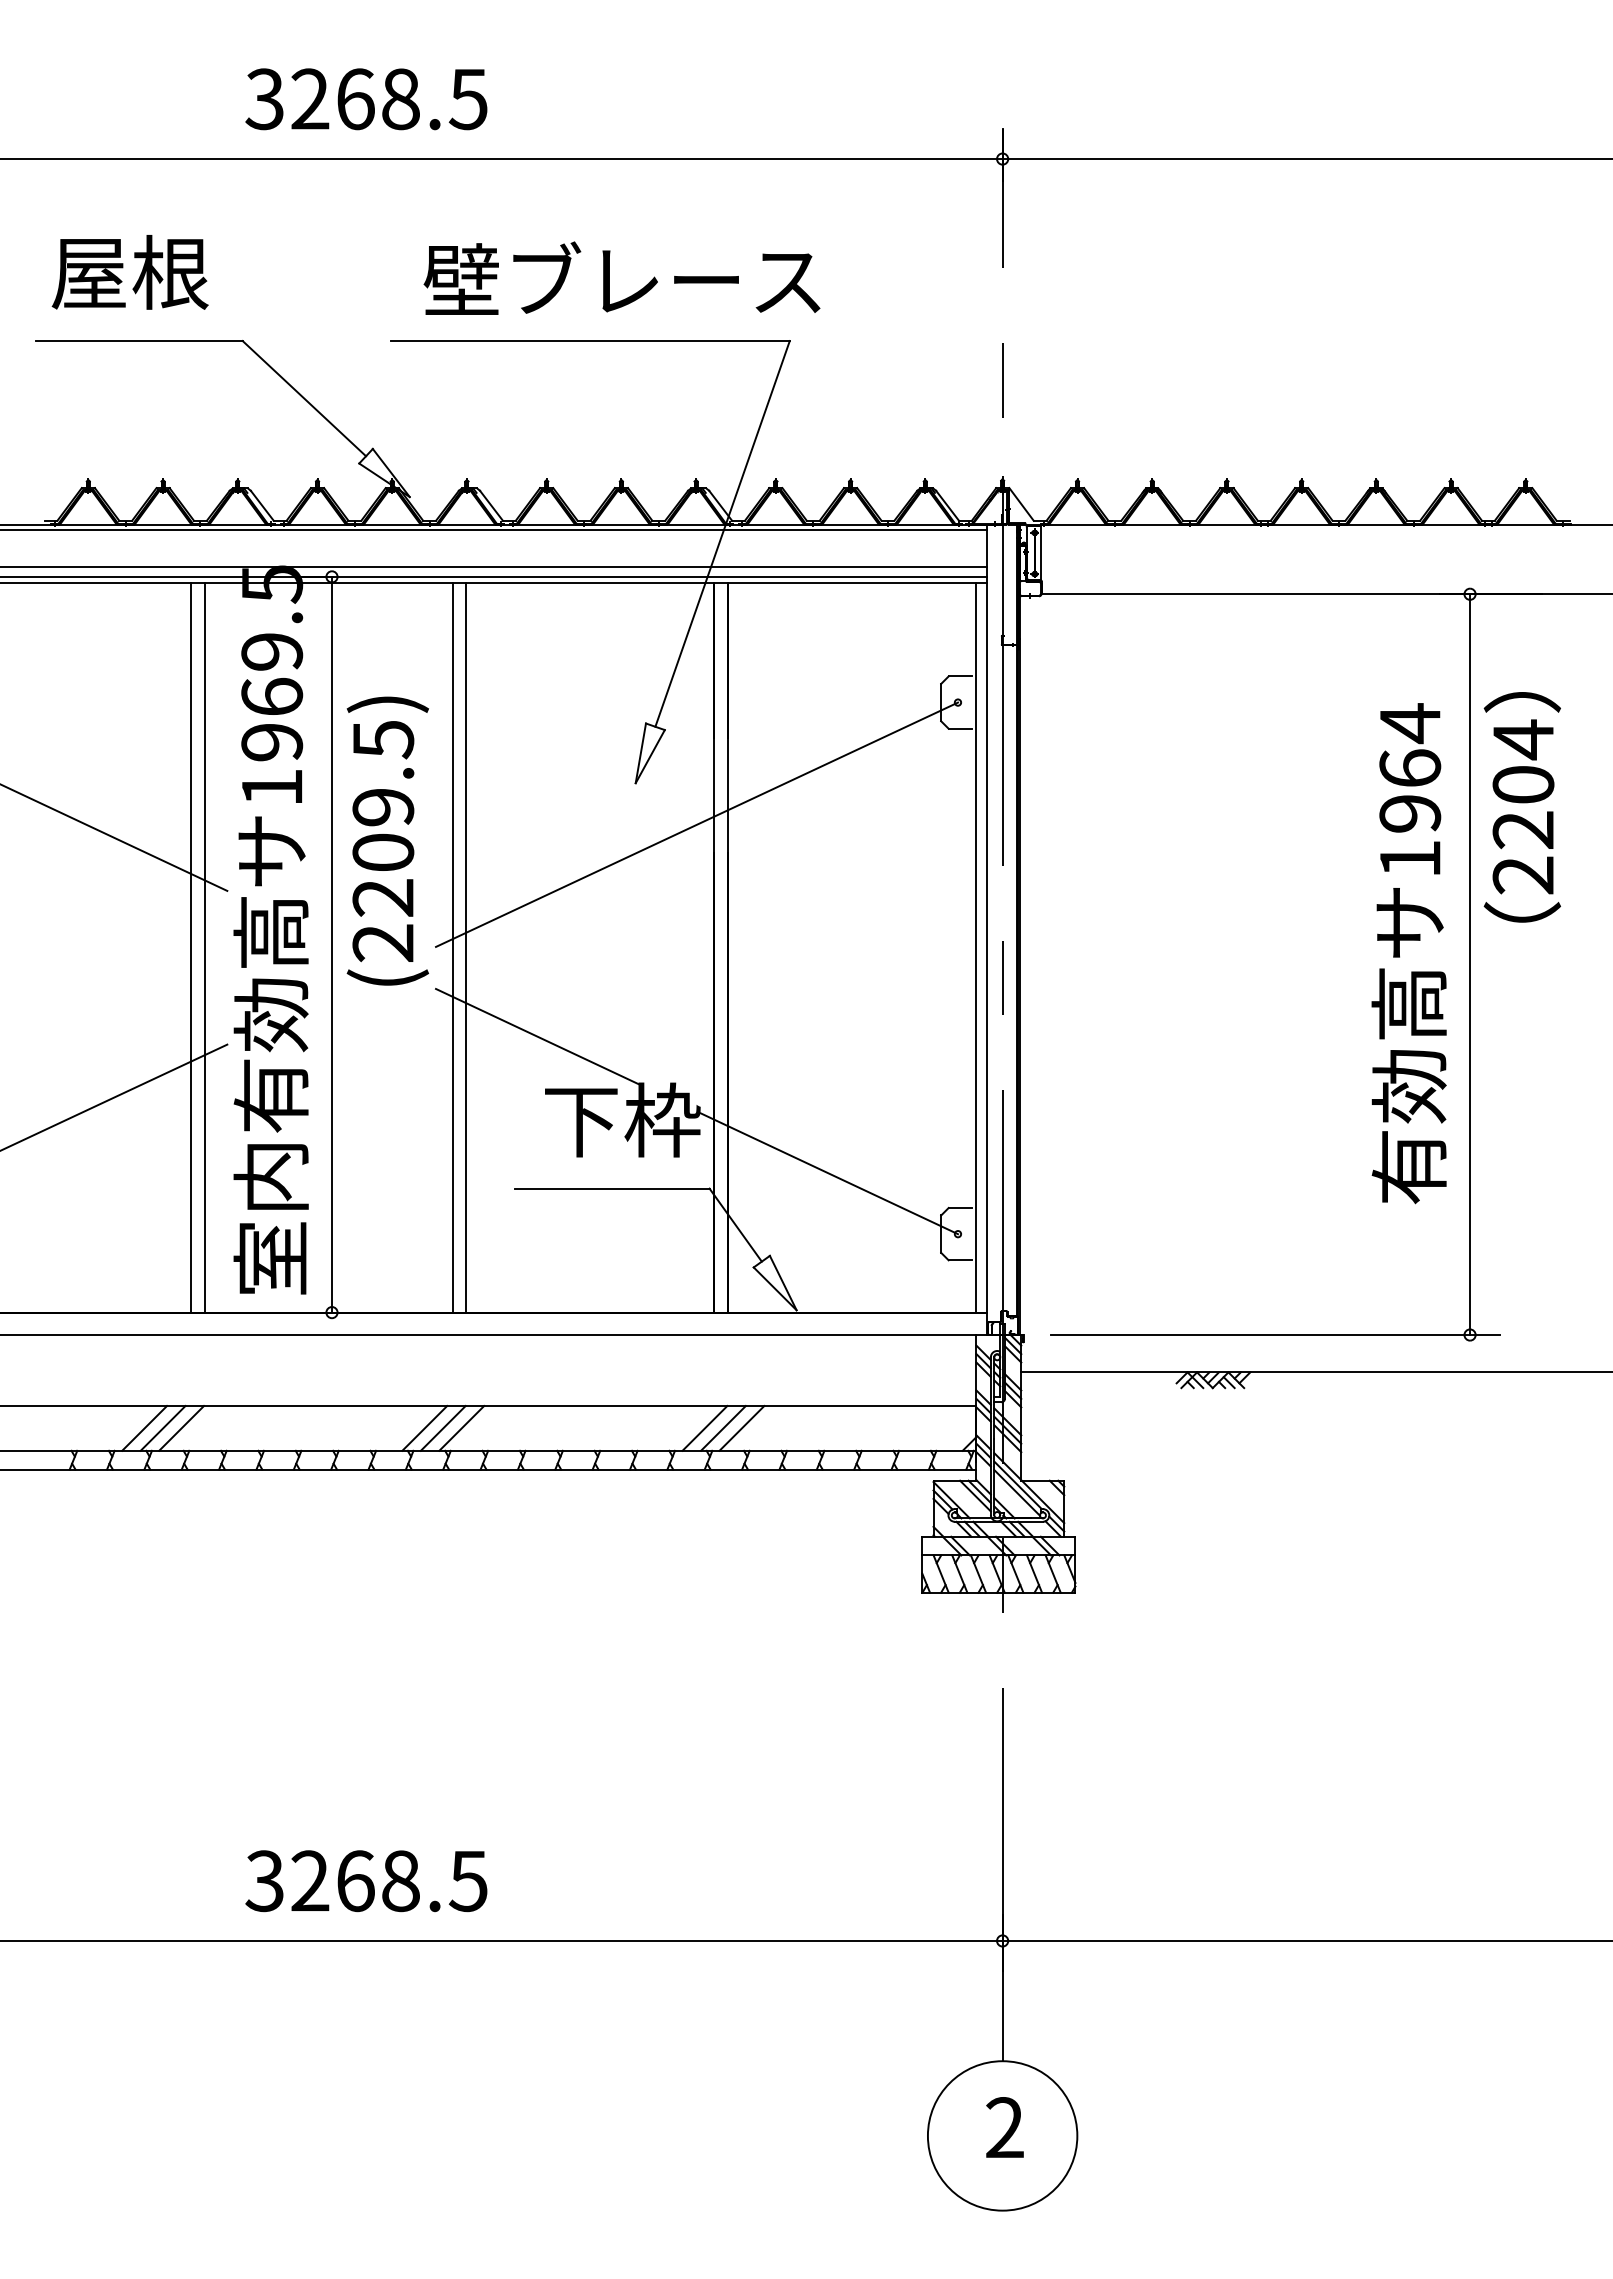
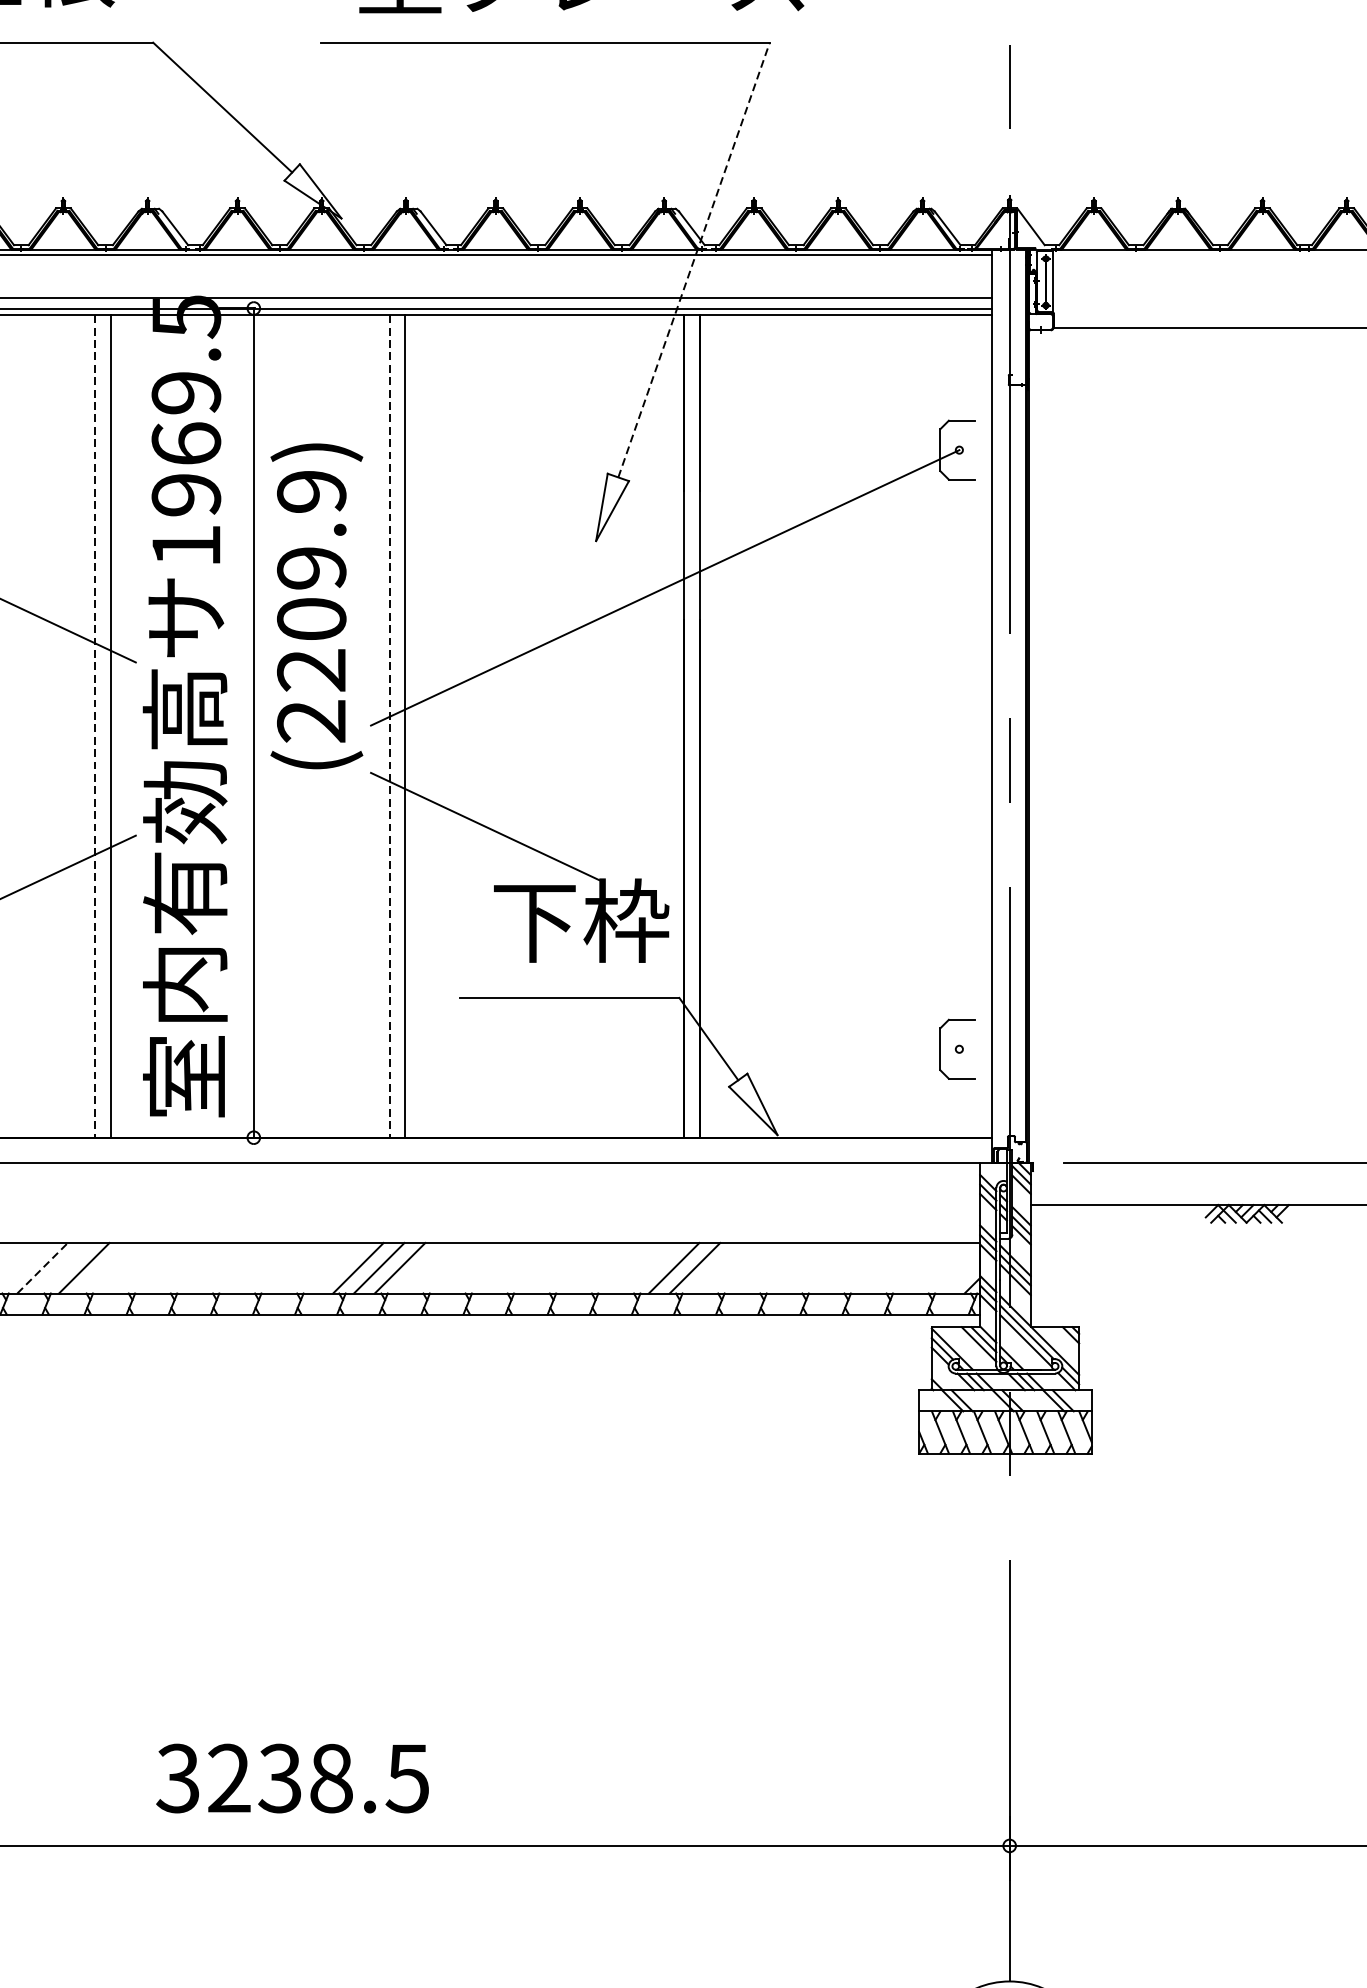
line: (722, 533) -> (693, 259), solid -> dashed
text: (383, 740) -> (311, 492), (2209.5) -> (2209.9)
line: (191, 947) -> (95, 726), solid -> dashed
line: (452, 947) -> (389, 726), solid -> dashed
line: (975, 947) -> (979, 726), removed
line: (828, 1173) -> (813, 980), removed
line: (144, 1428) -> (42, 1268), solid -> dashed
line: (162, 1428) -> (62, 1268), removed
line: (741, 1428) -> (715, 1268), removed
text: (354, 1881) -> (279, 1778), 3268.5 -> 3238.5

